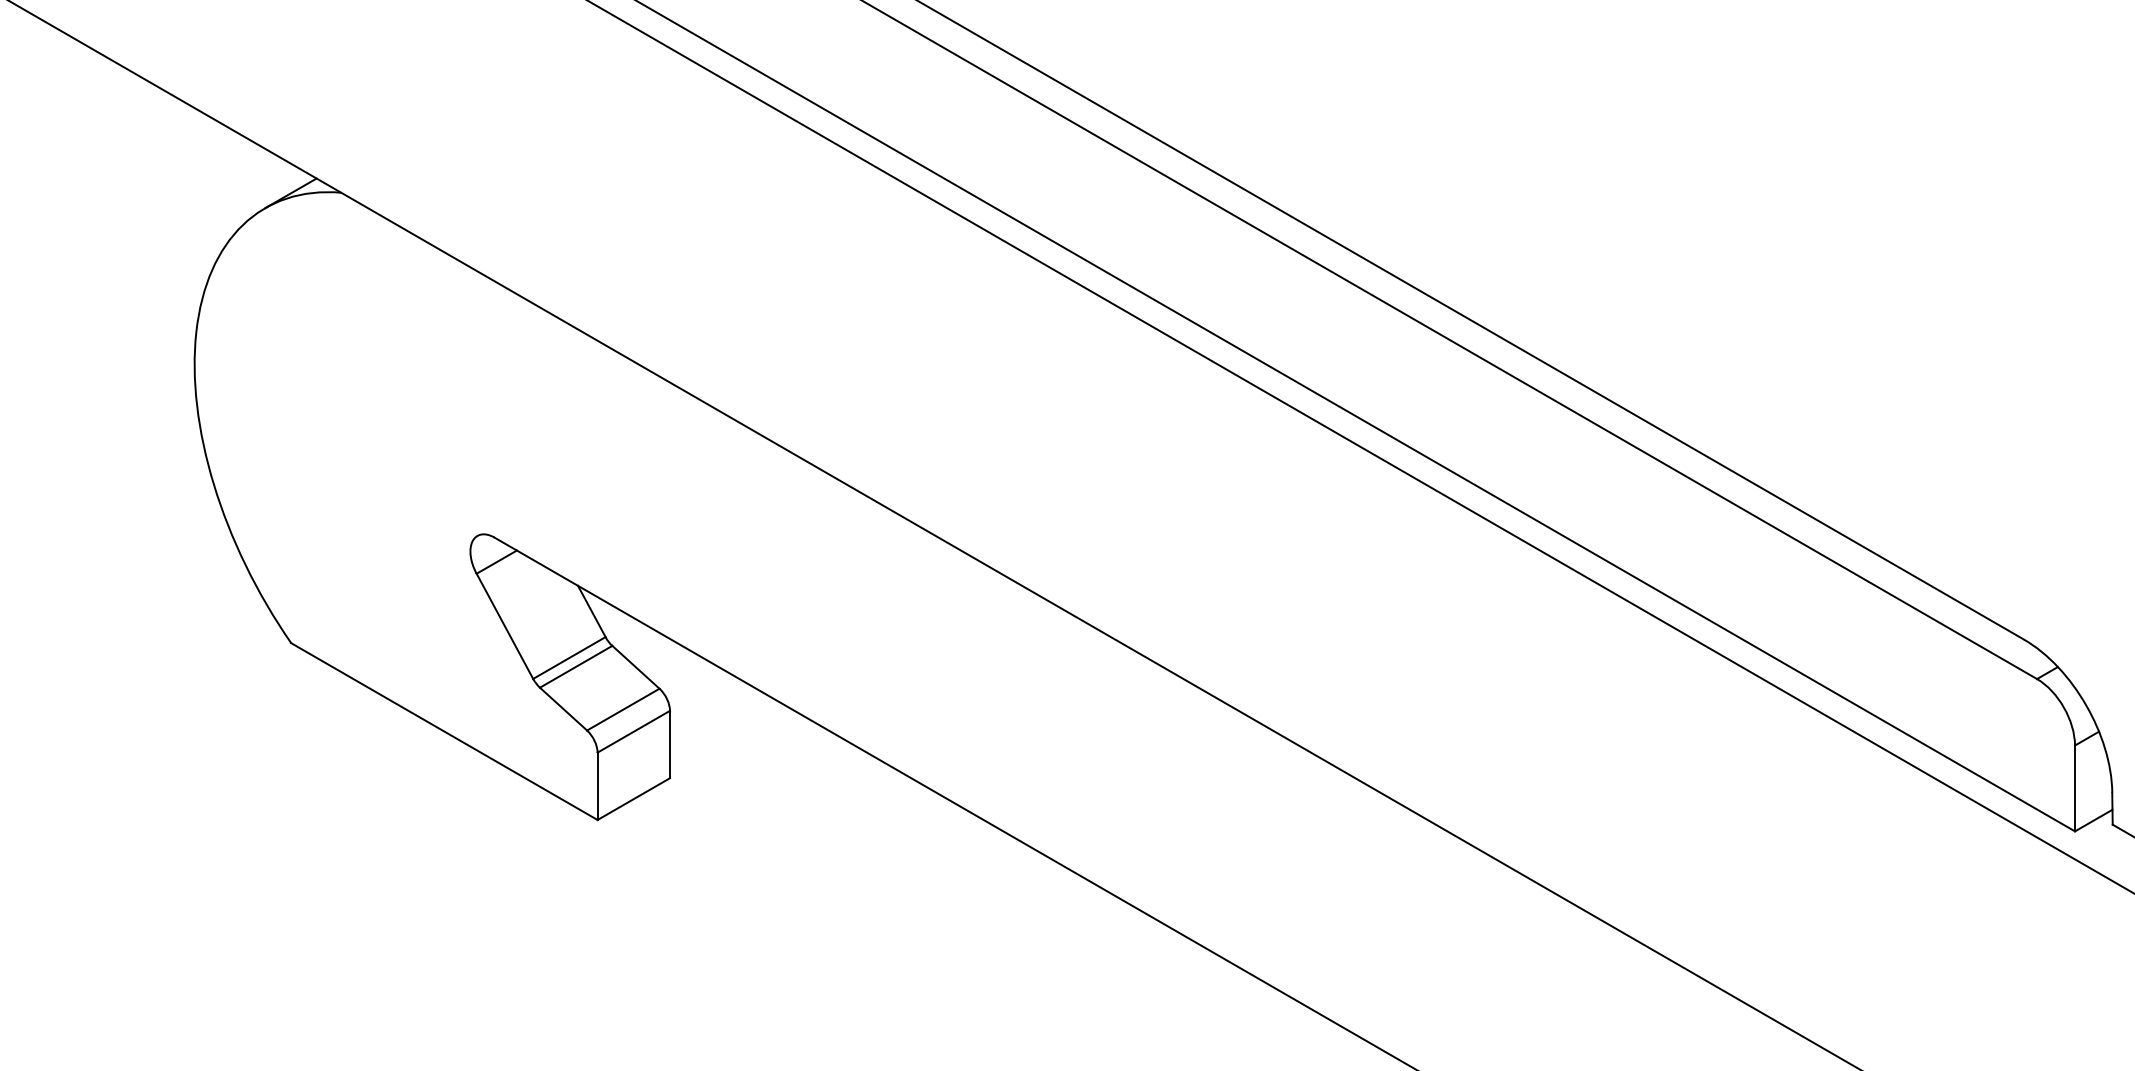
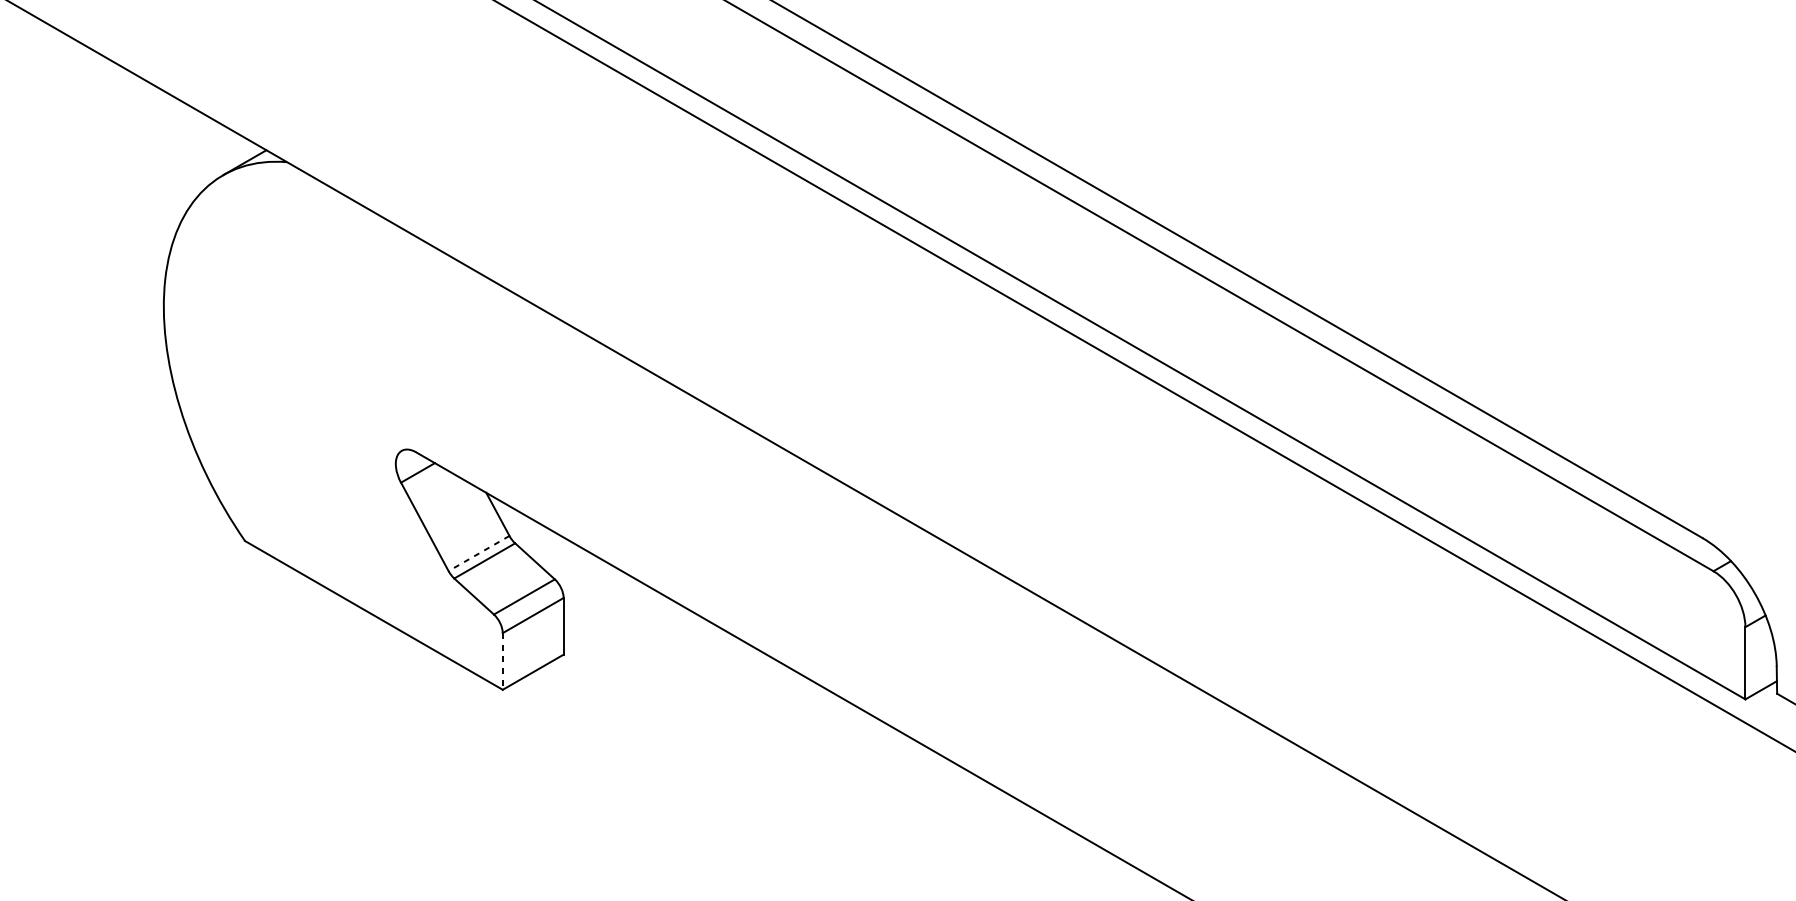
line: (569, 658) -> (479, 553), solid -> dashed
line: (597, 786) -> (502, 661), solid -> dashed

